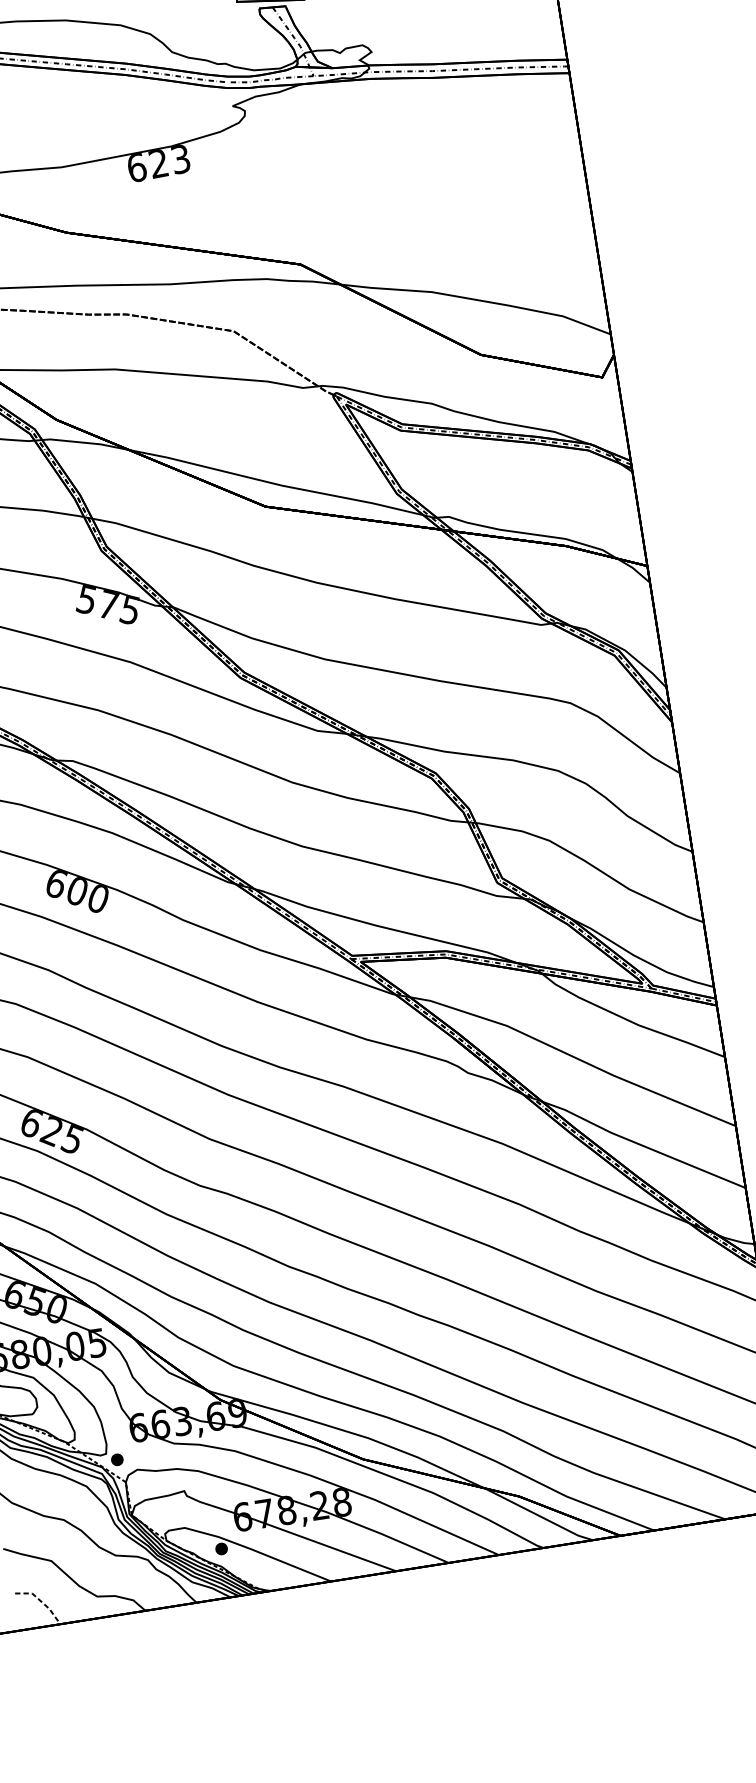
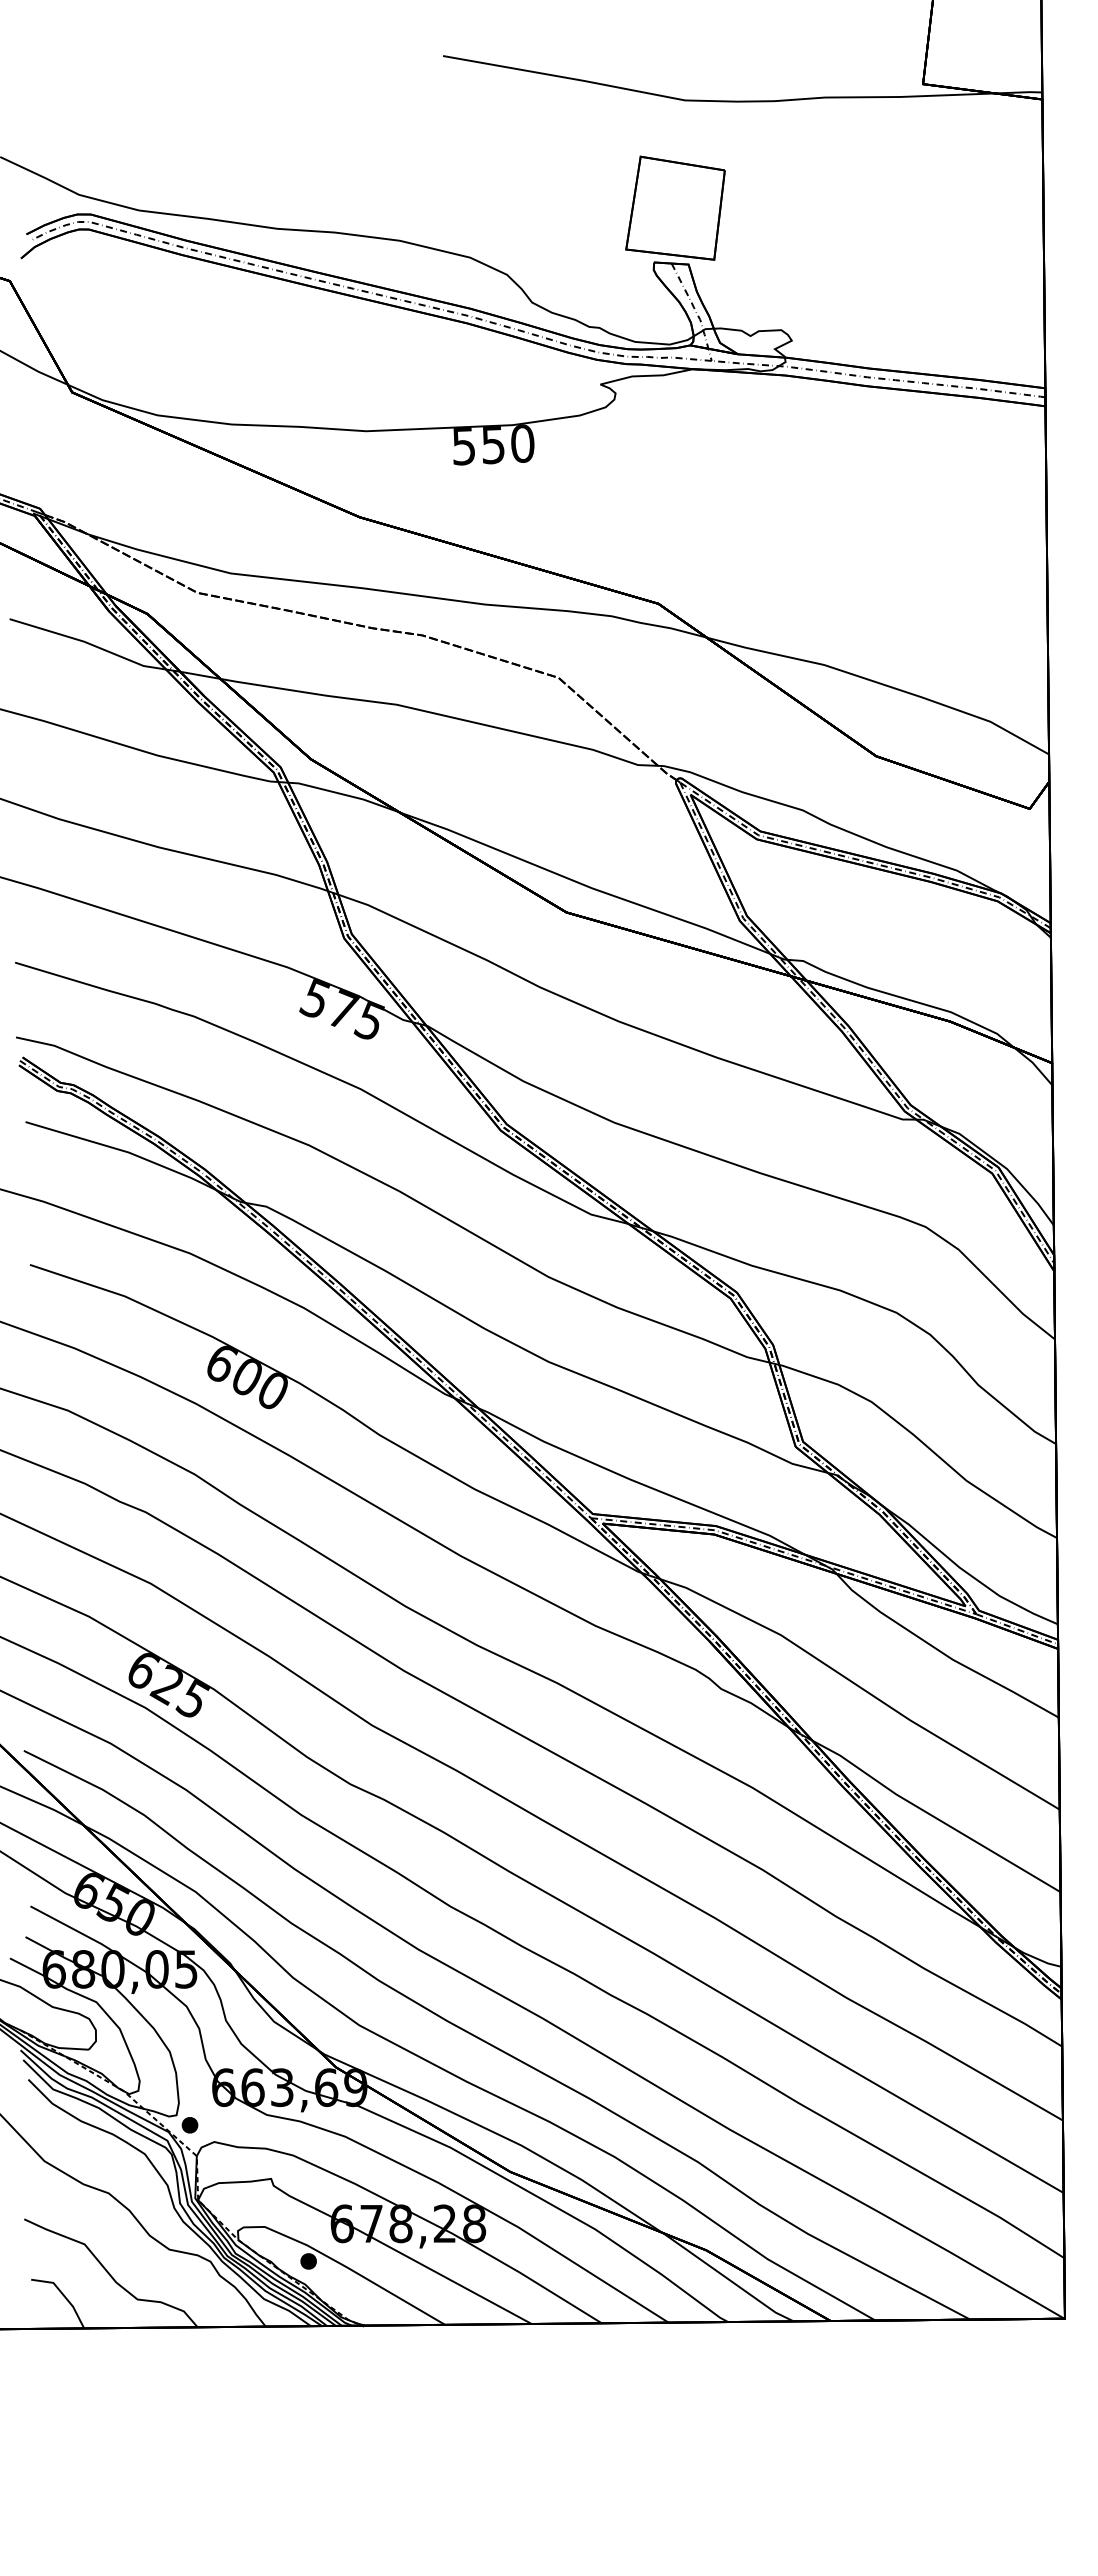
text: (158, 163) -> (493, 444), 623 -> 550
line: (41, 1601) -> (64, 2295), dashed -> solid

